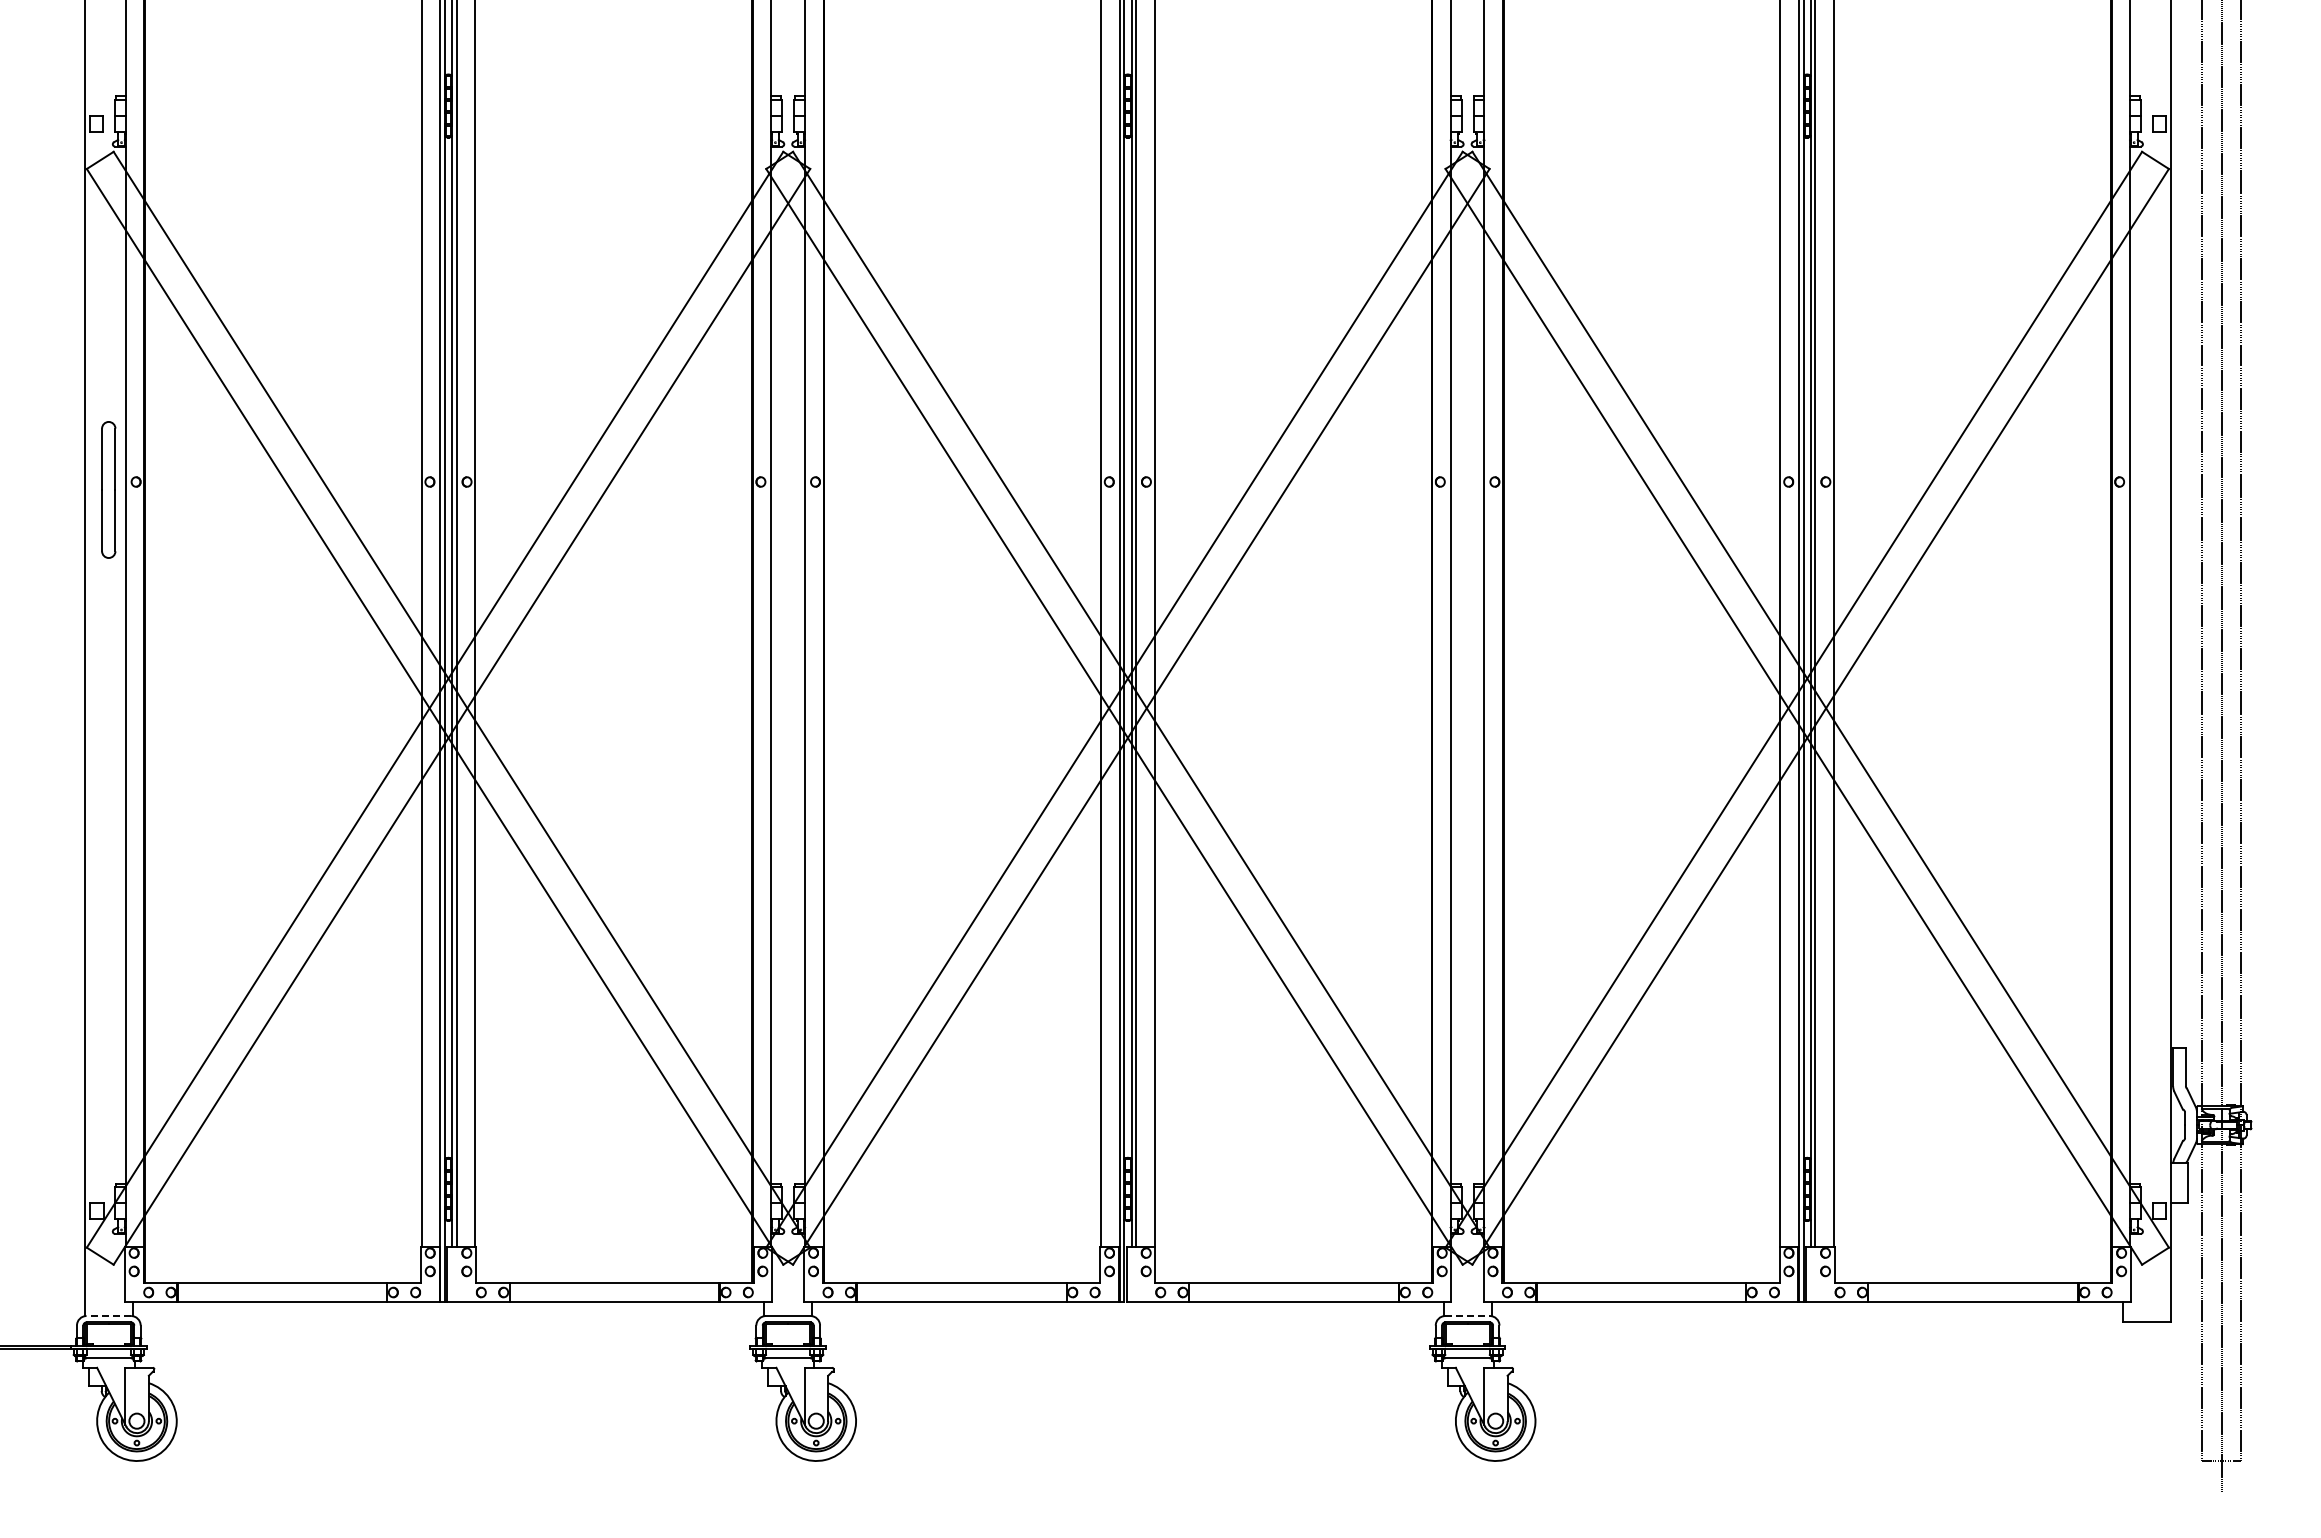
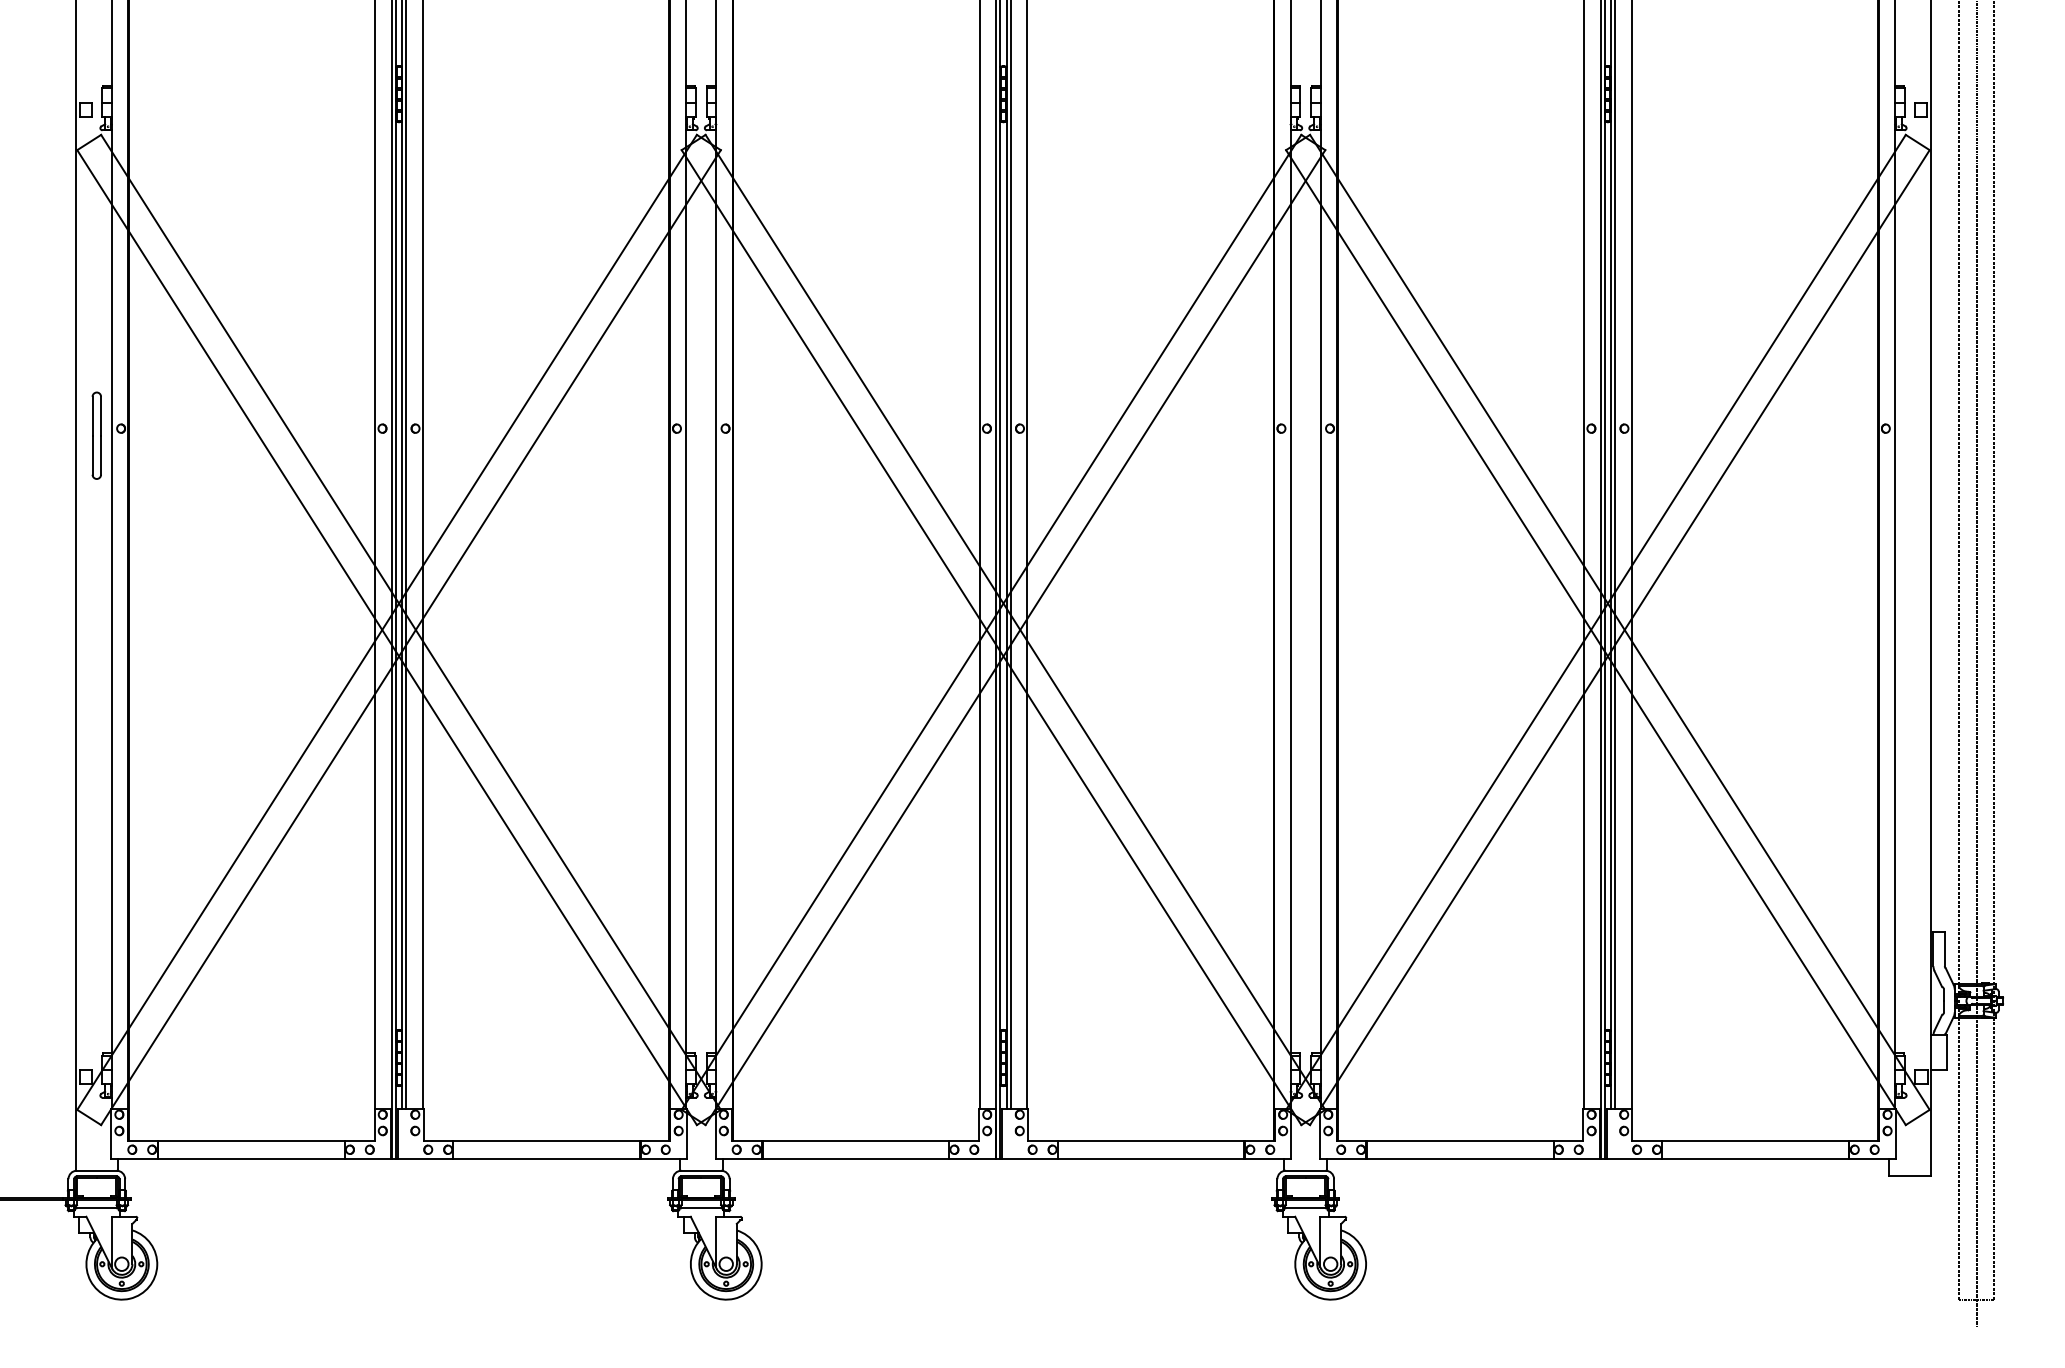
part: (108, 489) -> (96, 435), size x0.71
line: (108, 1316) -> (96, 1171), dashed -> solid
line: (1468, 1316) -> (1306, 1171), dashed -> solid

